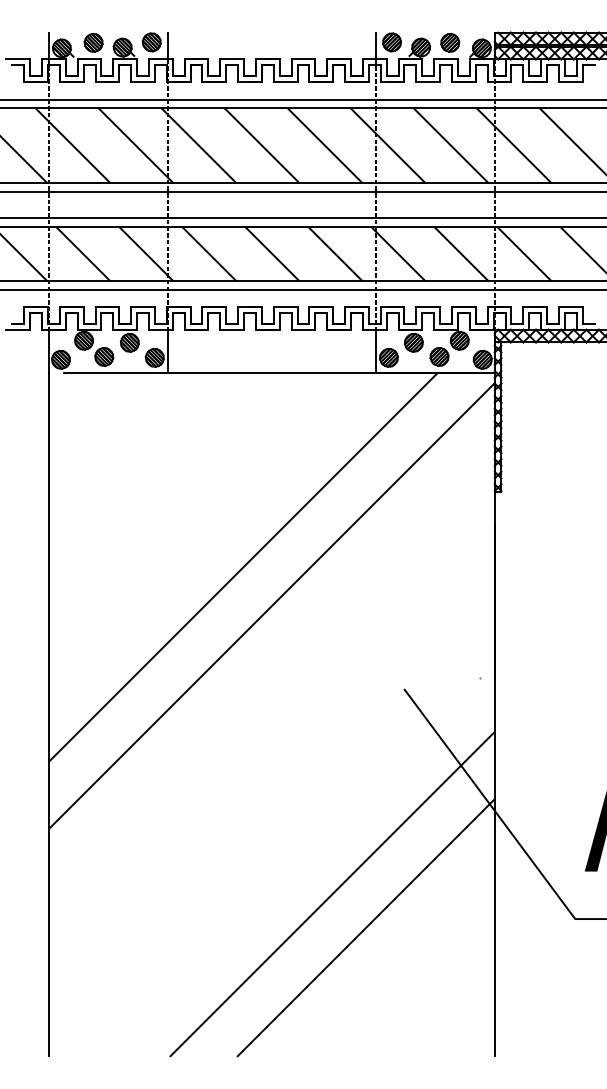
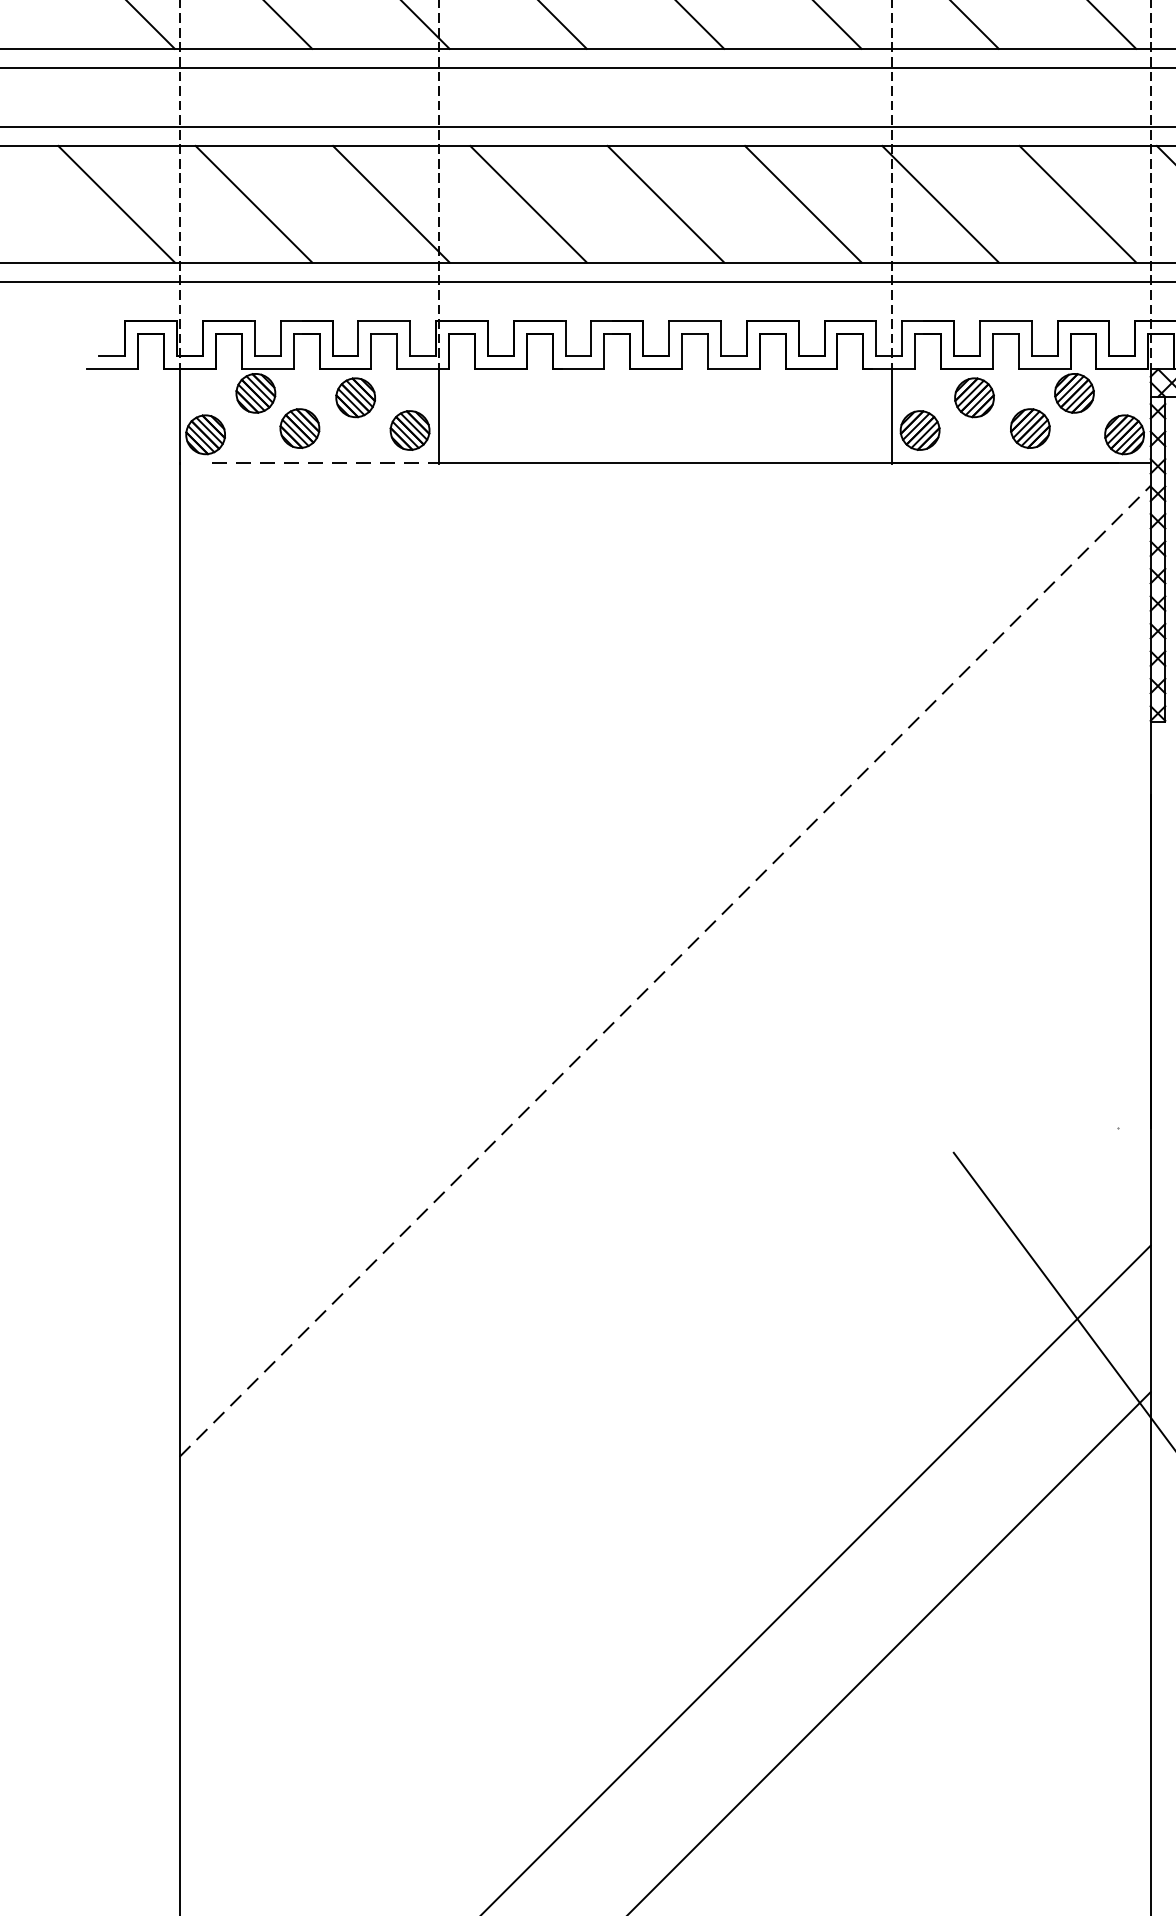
line: (115, 372) -> (324, 462), solid -> dashed
line: (243, 566) -> (603, 885), removed
line: (272, 605) -> (666, 970), solid -> dashed

